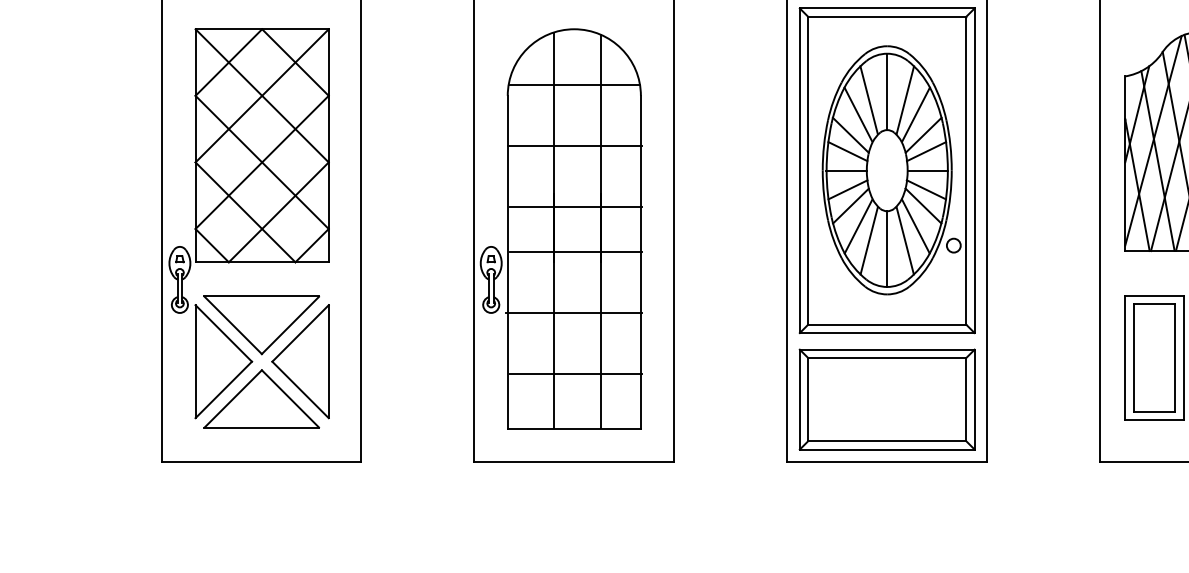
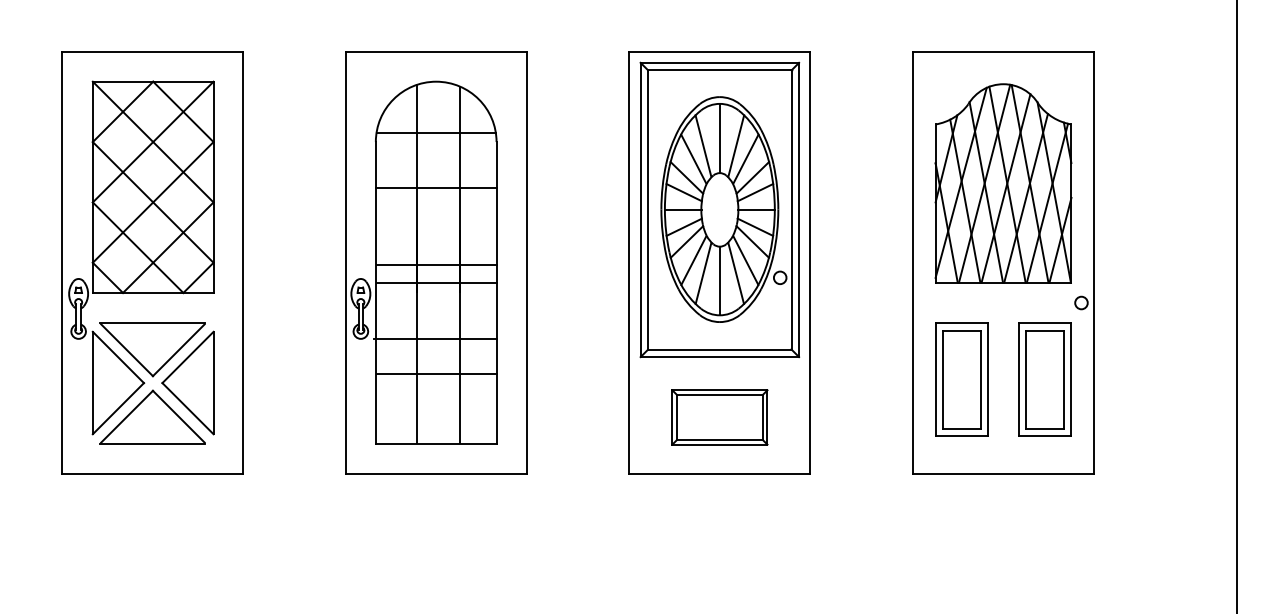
line: (575, 207) -> (437, 265), moved
line: (575, 374) -> (437, 374), moved
part: (886, 399) -> (719, 417), size x0.6

